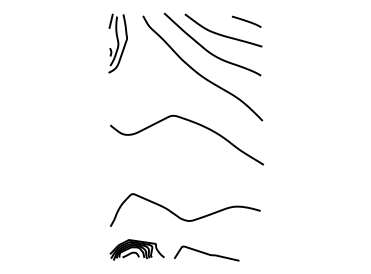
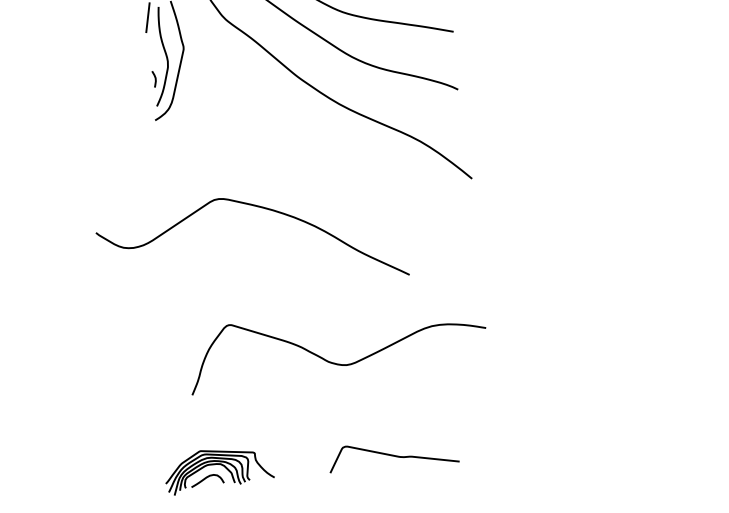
curve: (193, 123) -> (260, 209), moved
curve: (181, 217) -> (330, 359), moved
part: (136, 249) -> (217, 468), moved

